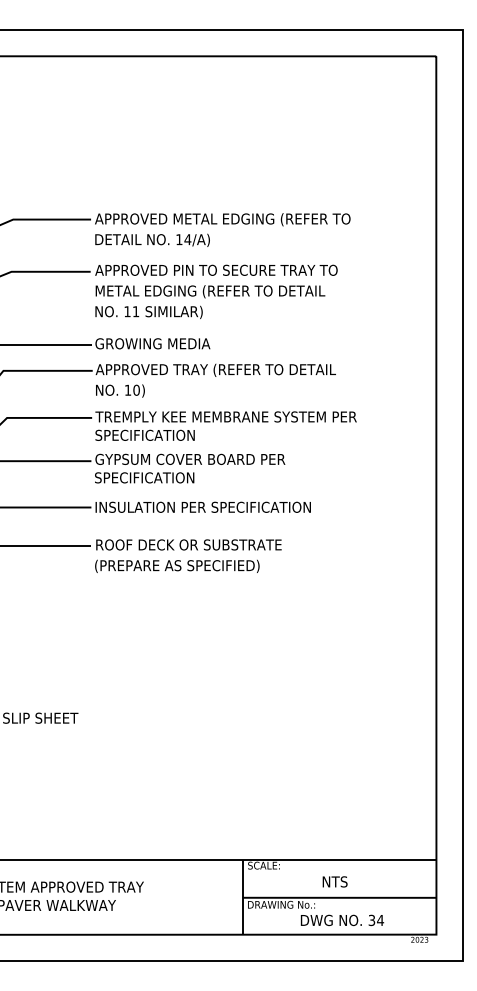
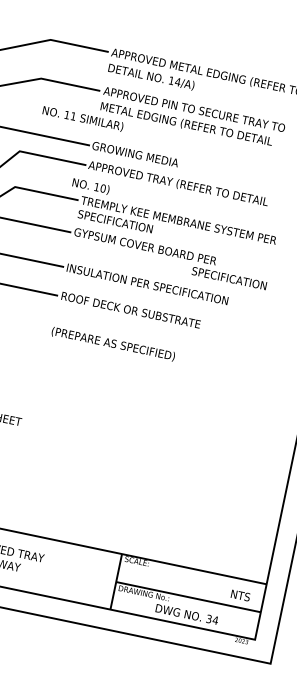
text: (148, 311) -> (82, 118), moved
text: (120, 390) -> (91, 186), moved
text: (144, 477) -> (229, 278), moved
text: (177, 565) -> (113, 343), moved
text: (334, 881) -> (240, 595), moved

